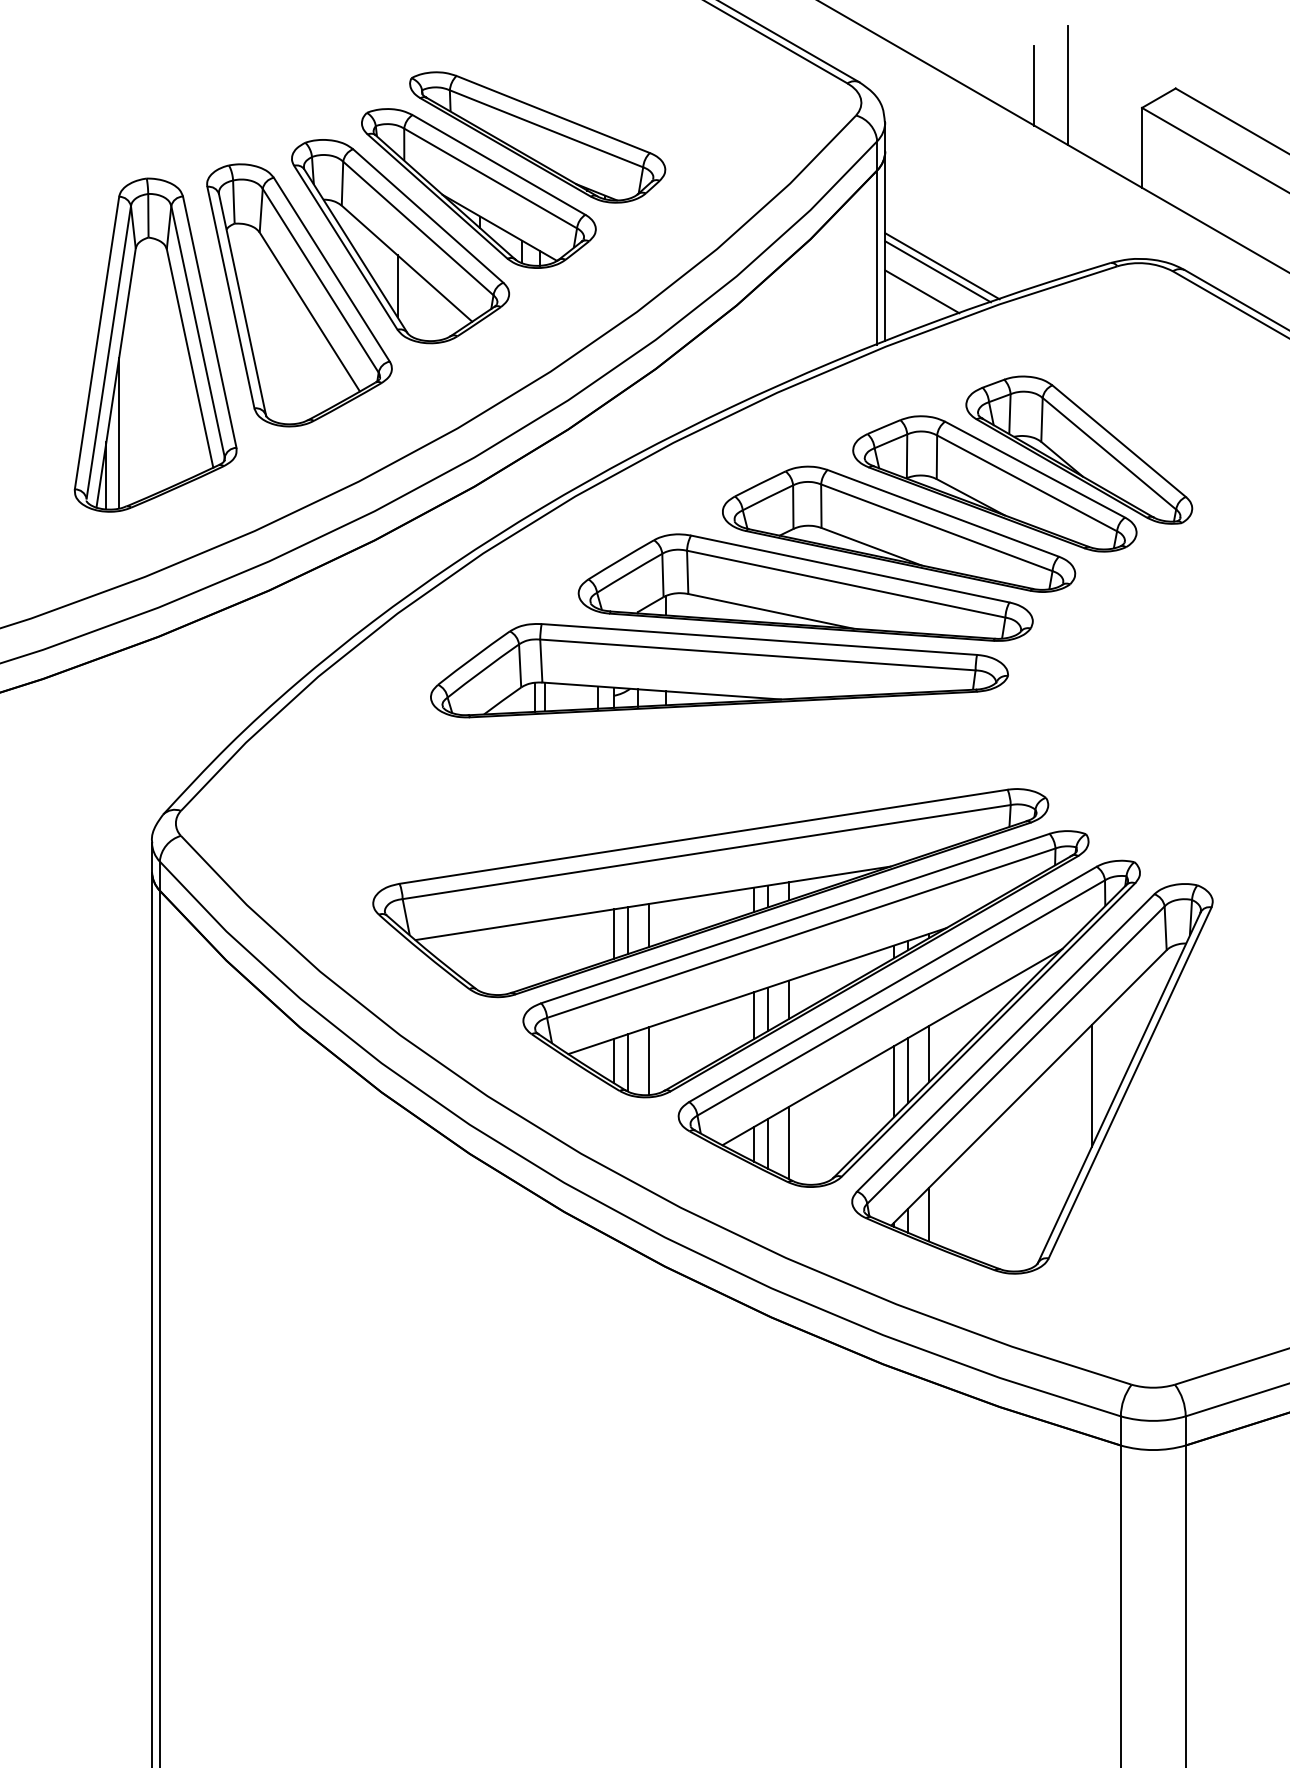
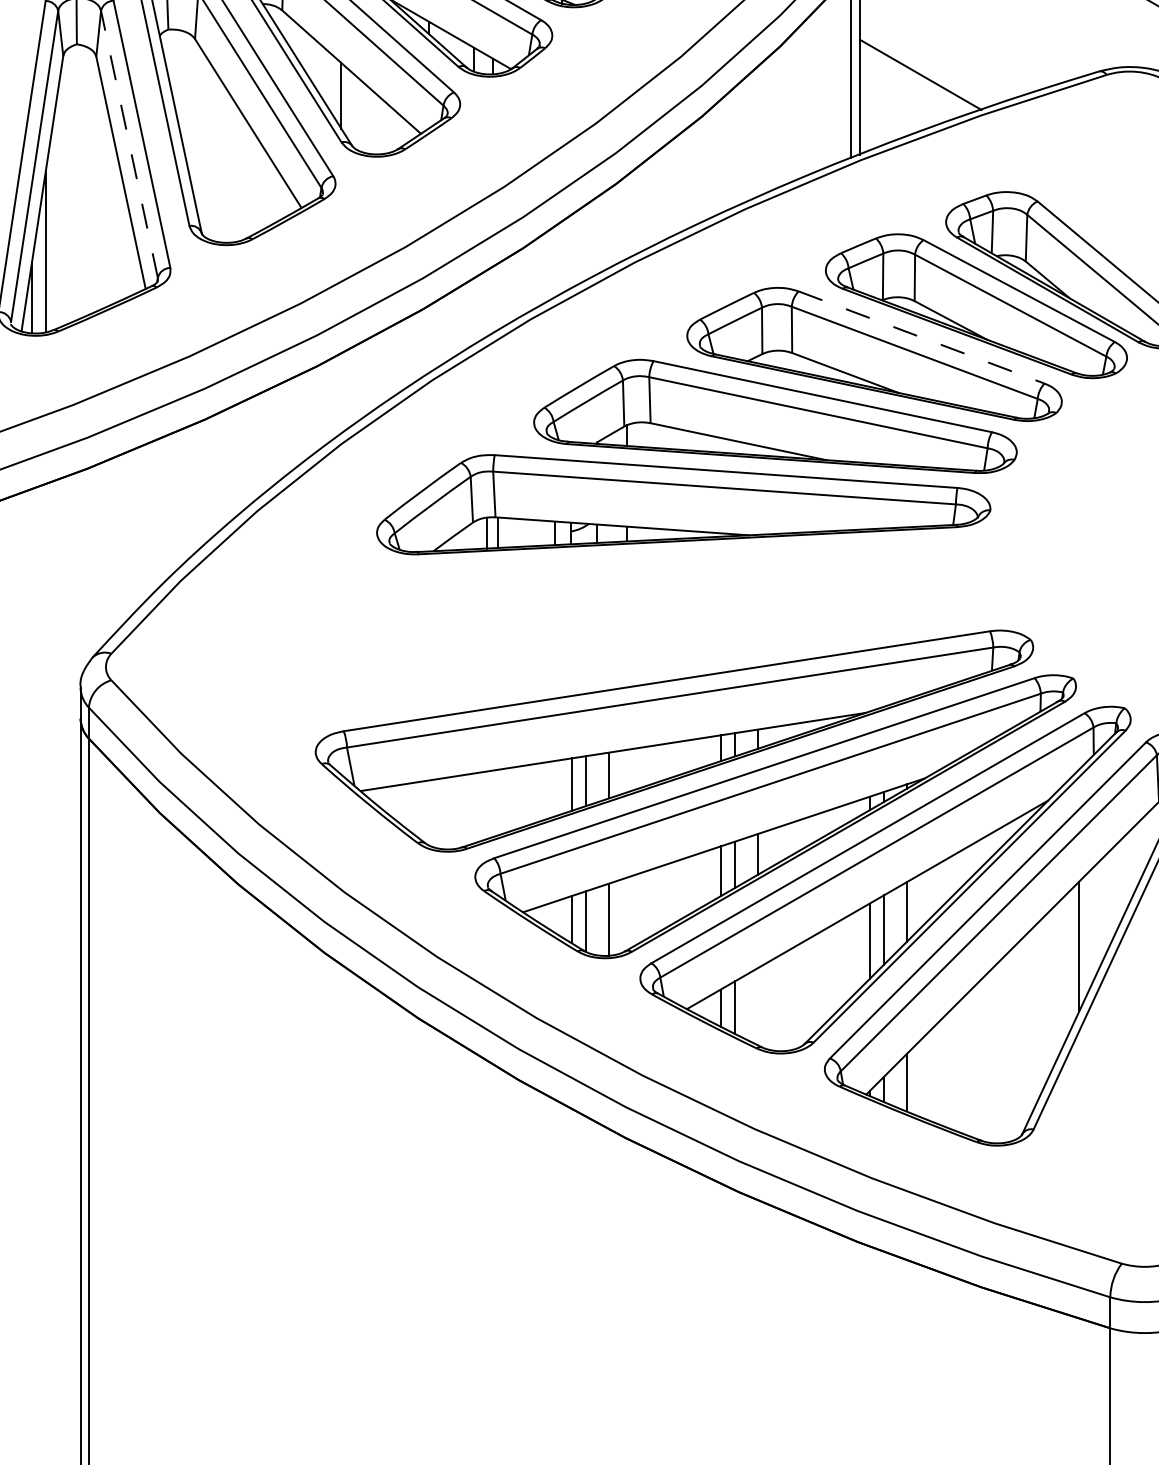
line: (937, 271) -> (915, 80), removed
line: (922, 291) -> (899, 101), removed
line: (197, 331) -> (128, 144), solid -> dashed
line: (943, 513) -> (921, 337), solid -> dashed
line: (789, 1142) -> (758, 1006), removed

